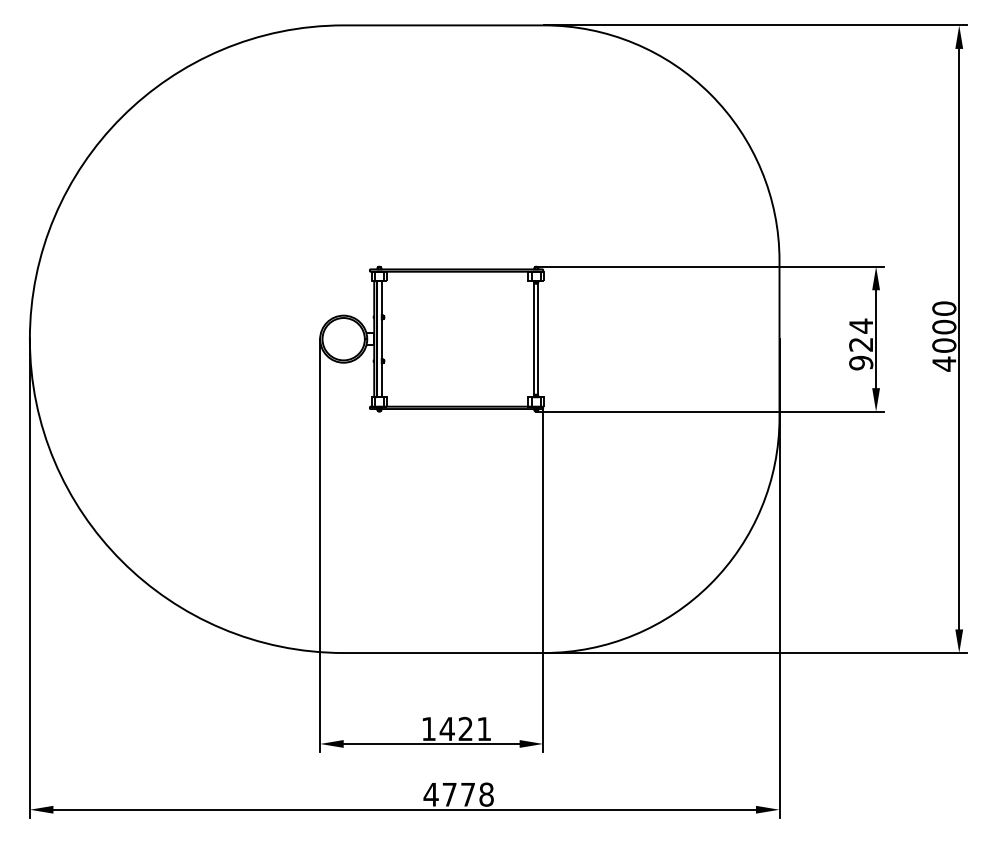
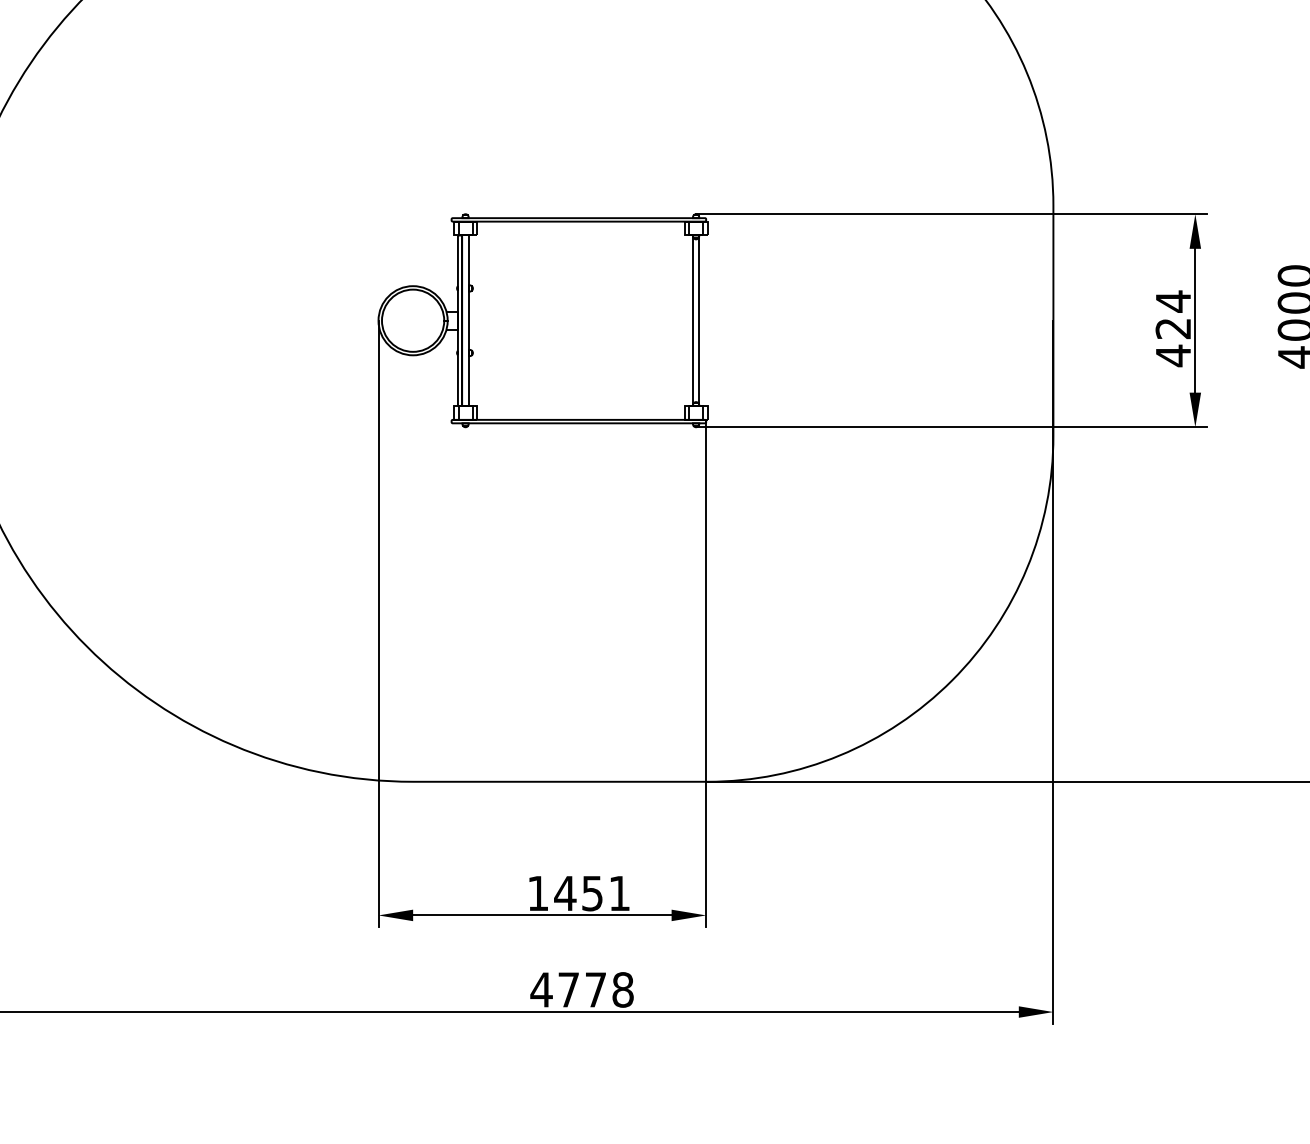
text: (861, 362) -> (1173, 354), 924 -> 424
text: (465, 728) -> (592, 892), 1421 -> 1451

